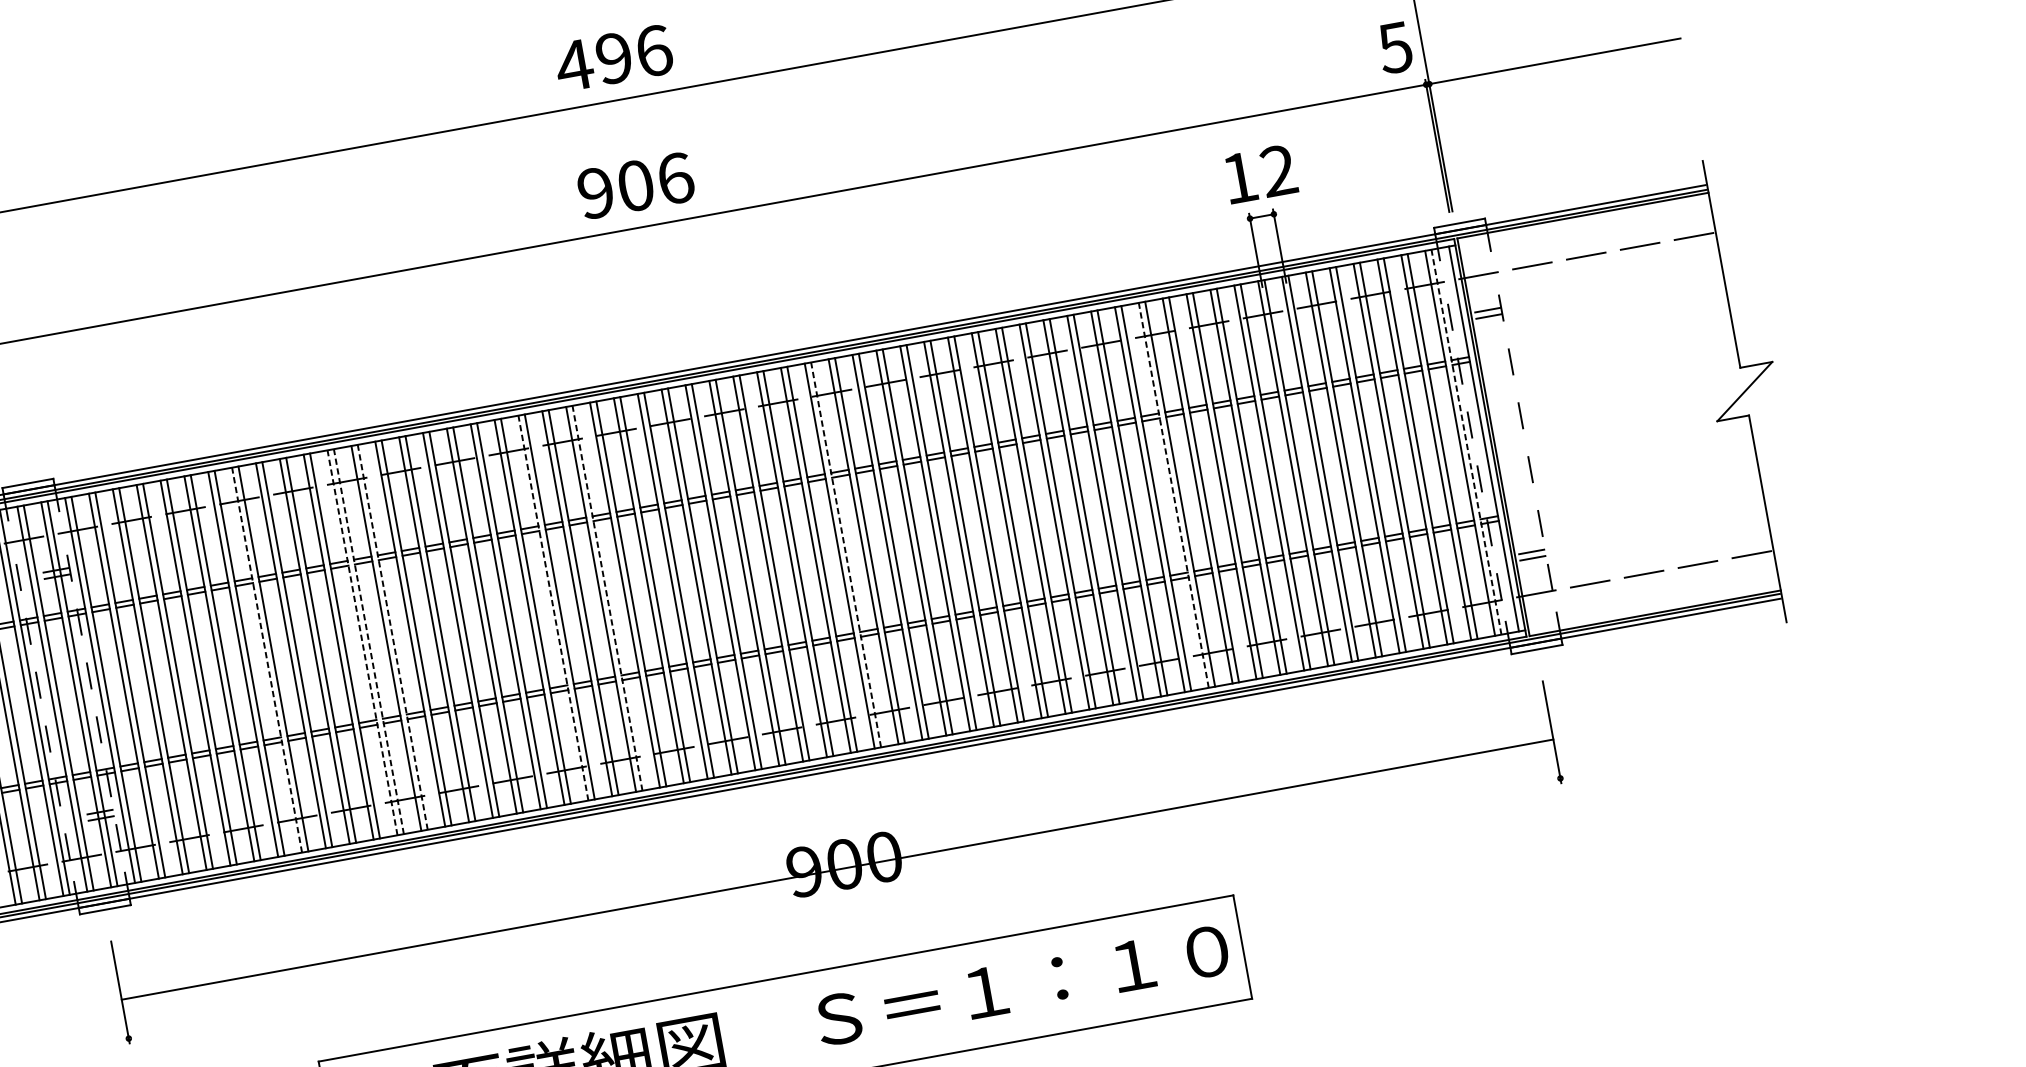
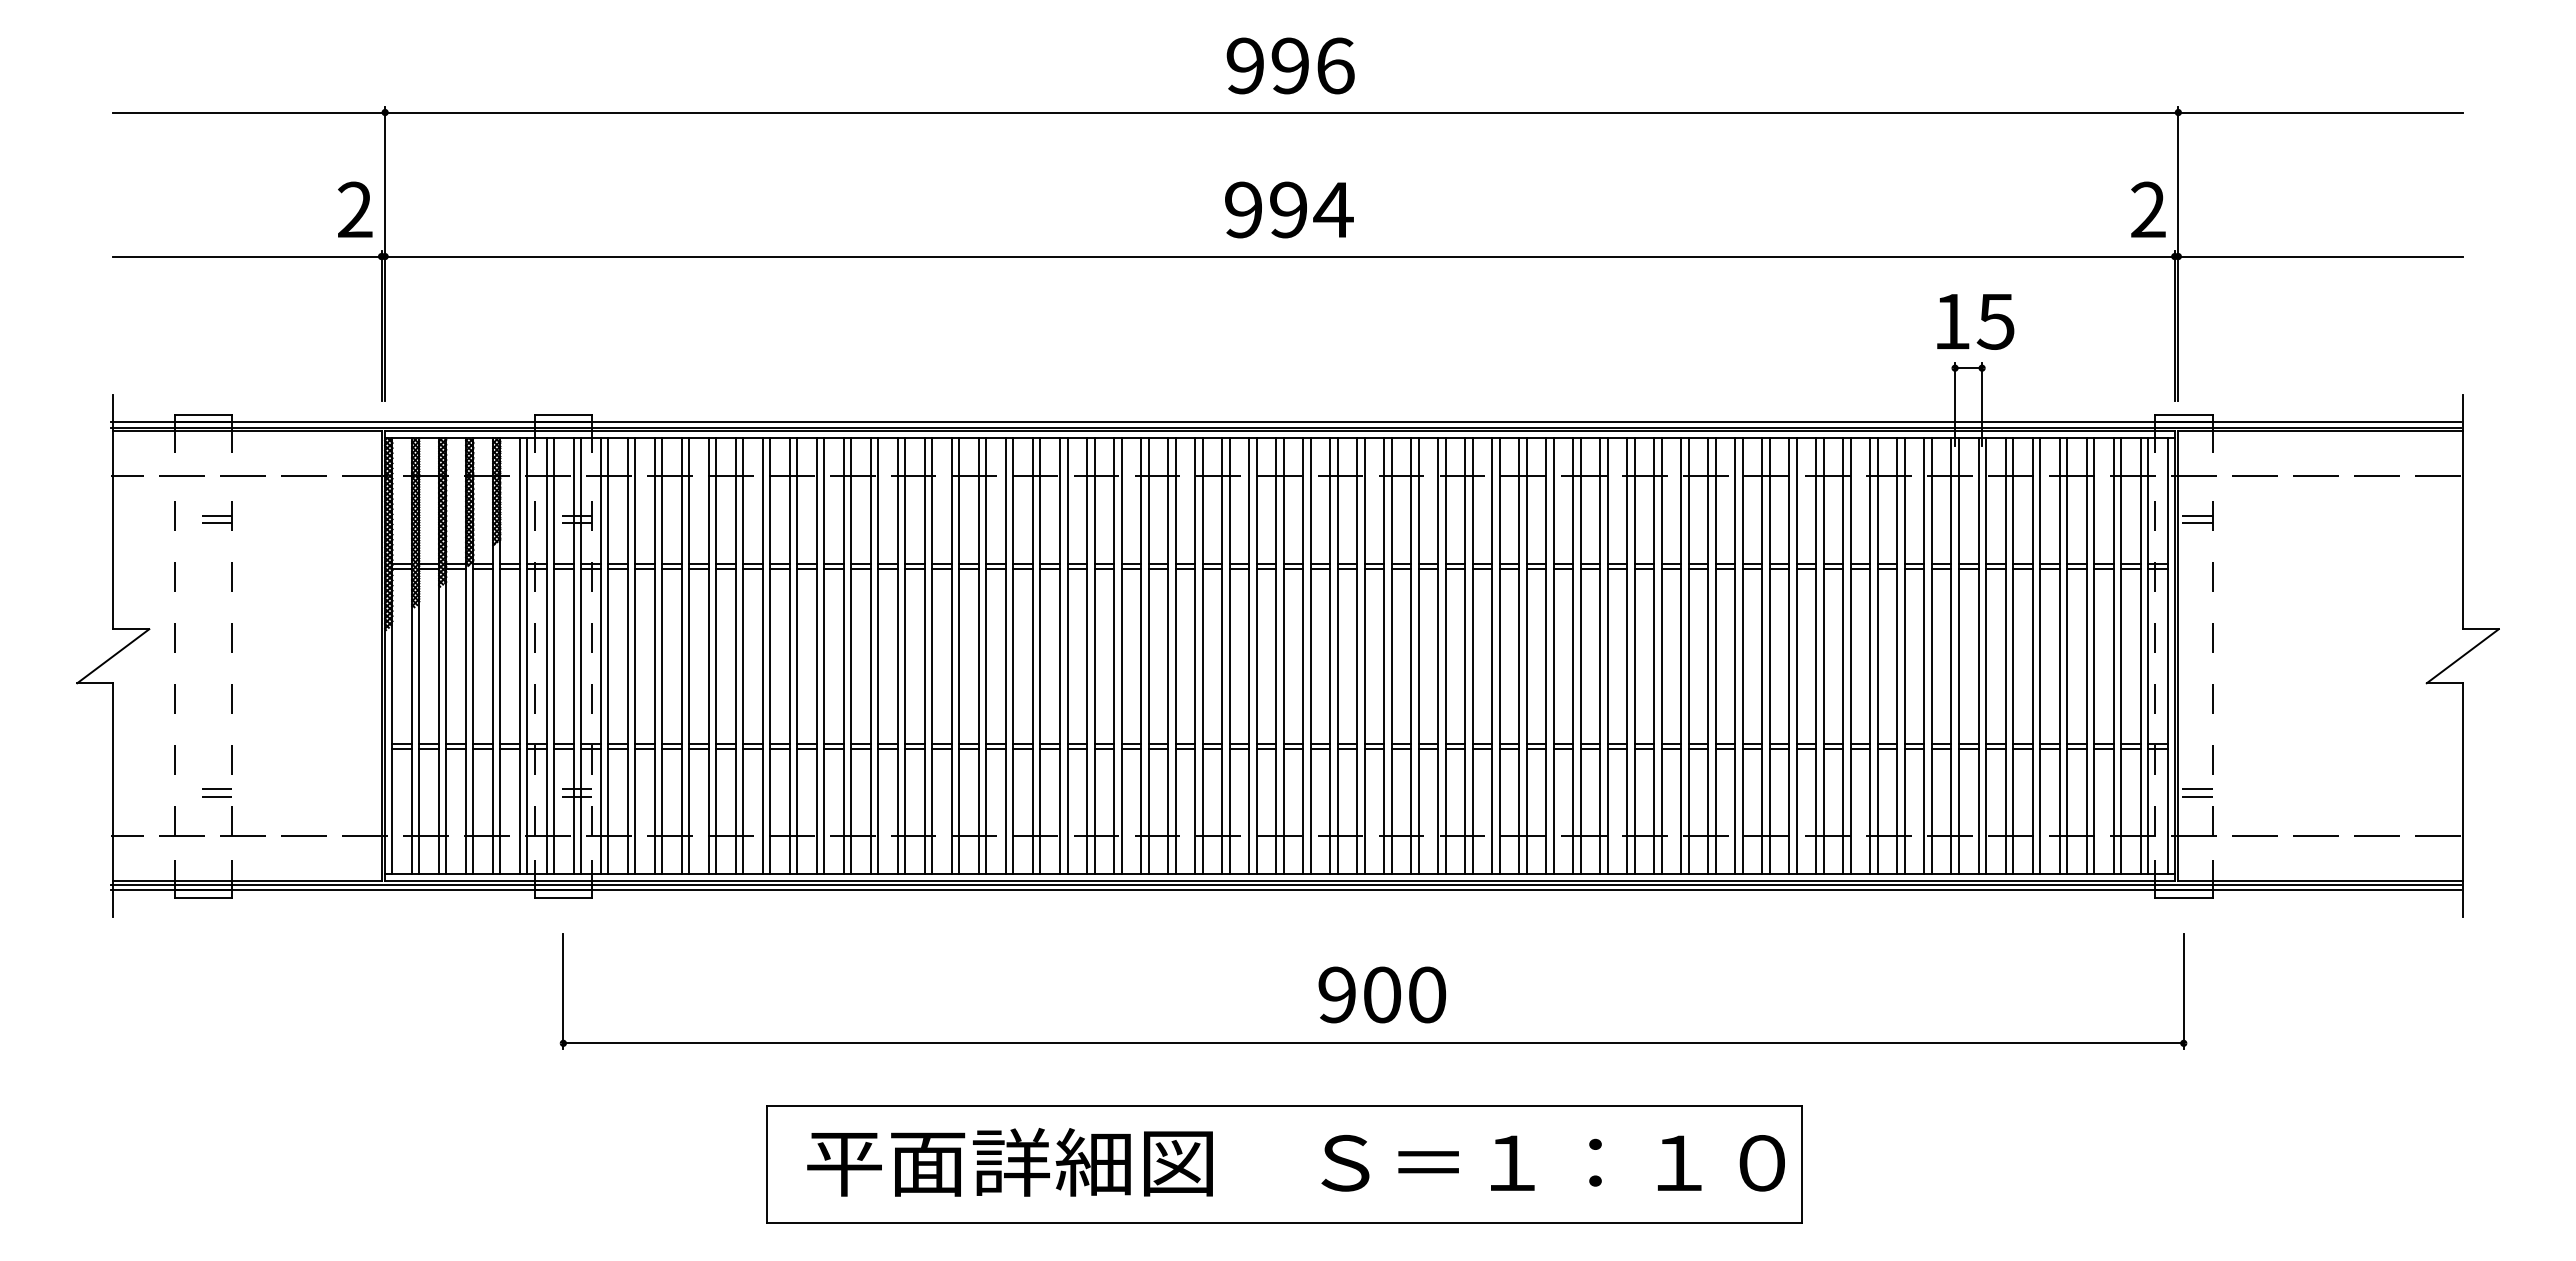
text: (1394, 47) -> (2147, 209), 5 -> 2
text: (573, 65) -> (1244, 65), 496 -> 996
text: (1278, 170) -> (1995, 321), 12 -> 15
text: (655, 181) -> (1311, 209), 906 -> 994
line: (1466, 442) -> (2147, 656), dashed -> solid
line: (1173, 495) -> (1816, 656), dashed -> solid
line: (846, 555) -> (1445, 656), dashed -> solid
line: (607, 598) -> (1175, 656), dashed -> solid
line: (553, 608) -> (1114, 656), dashed -> solid
line: (392, 637) -> (932, 656), dashed -> solid
line: (368, 641) -> (905, 656), dashed -> solid
line: (362, 643) -> (898, 656), dashed -> solid
line: (267, 660) -> (790, 656), dashed -> solid
line: (837, 869) -> (1373, 1043), moved

